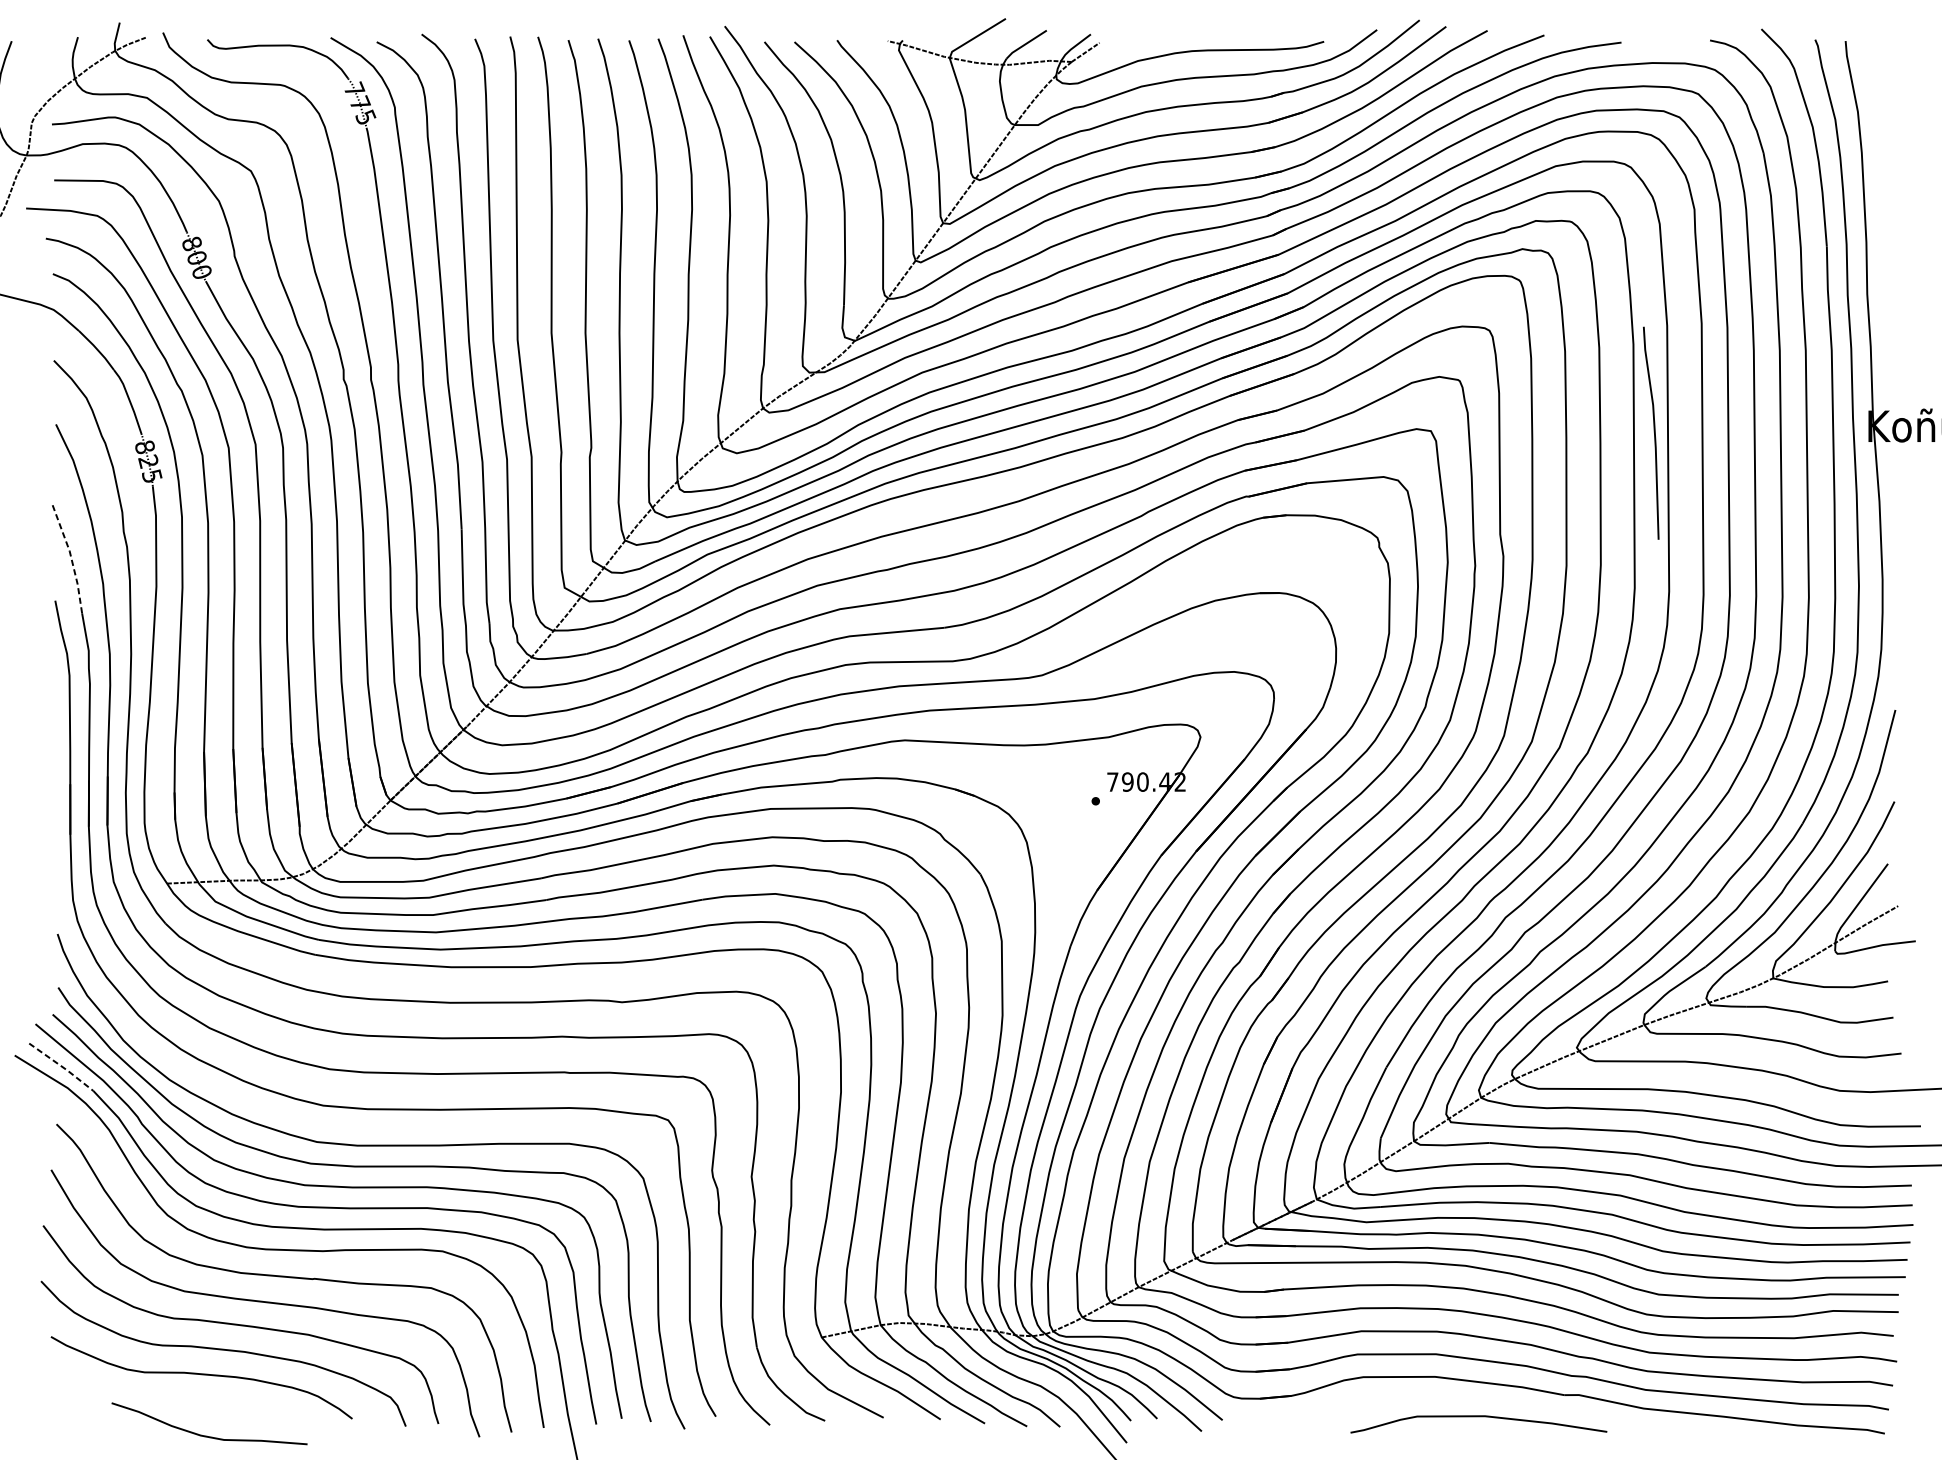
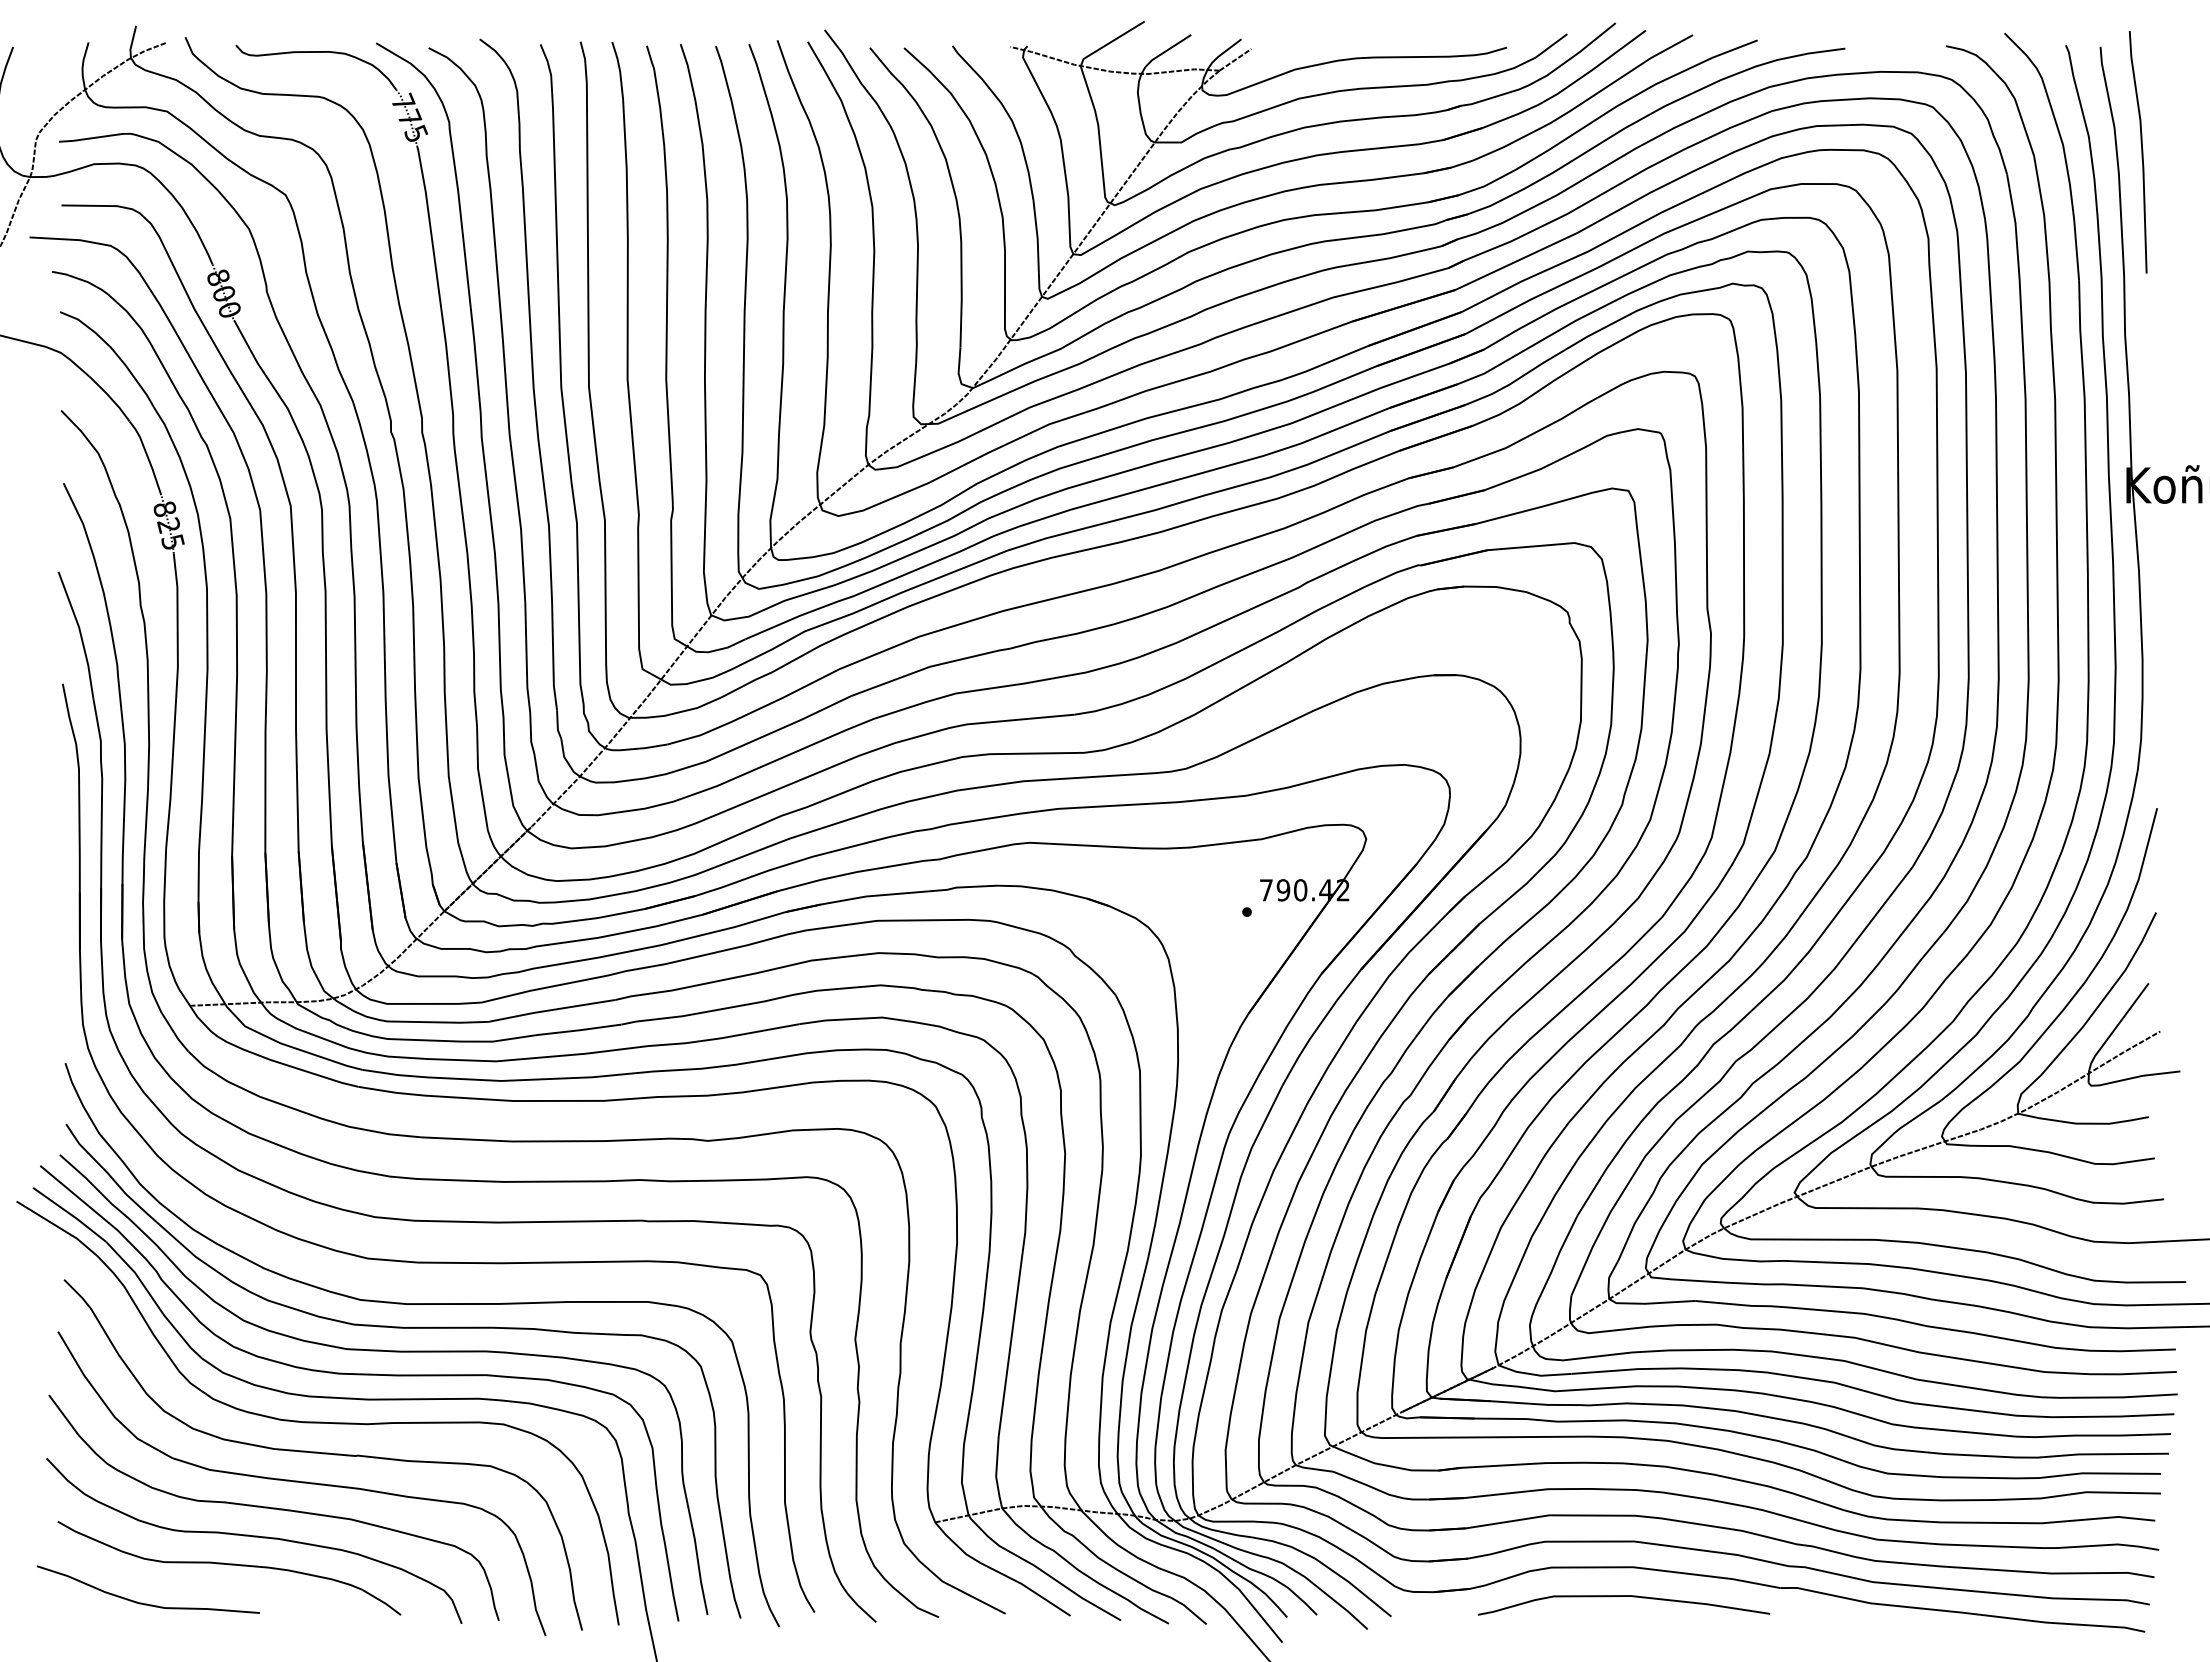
line: (1654, 433) -> (2141, 152), moved
line: (70, 556) -> (80, 633), dashed -> solid
line: (62, 1066) -> (71, 1214), dashed -> solid
curve: (1479, 1416) -> (1624, 1596), moved
curve: (204, 1435) -> (142, 1602), moved

